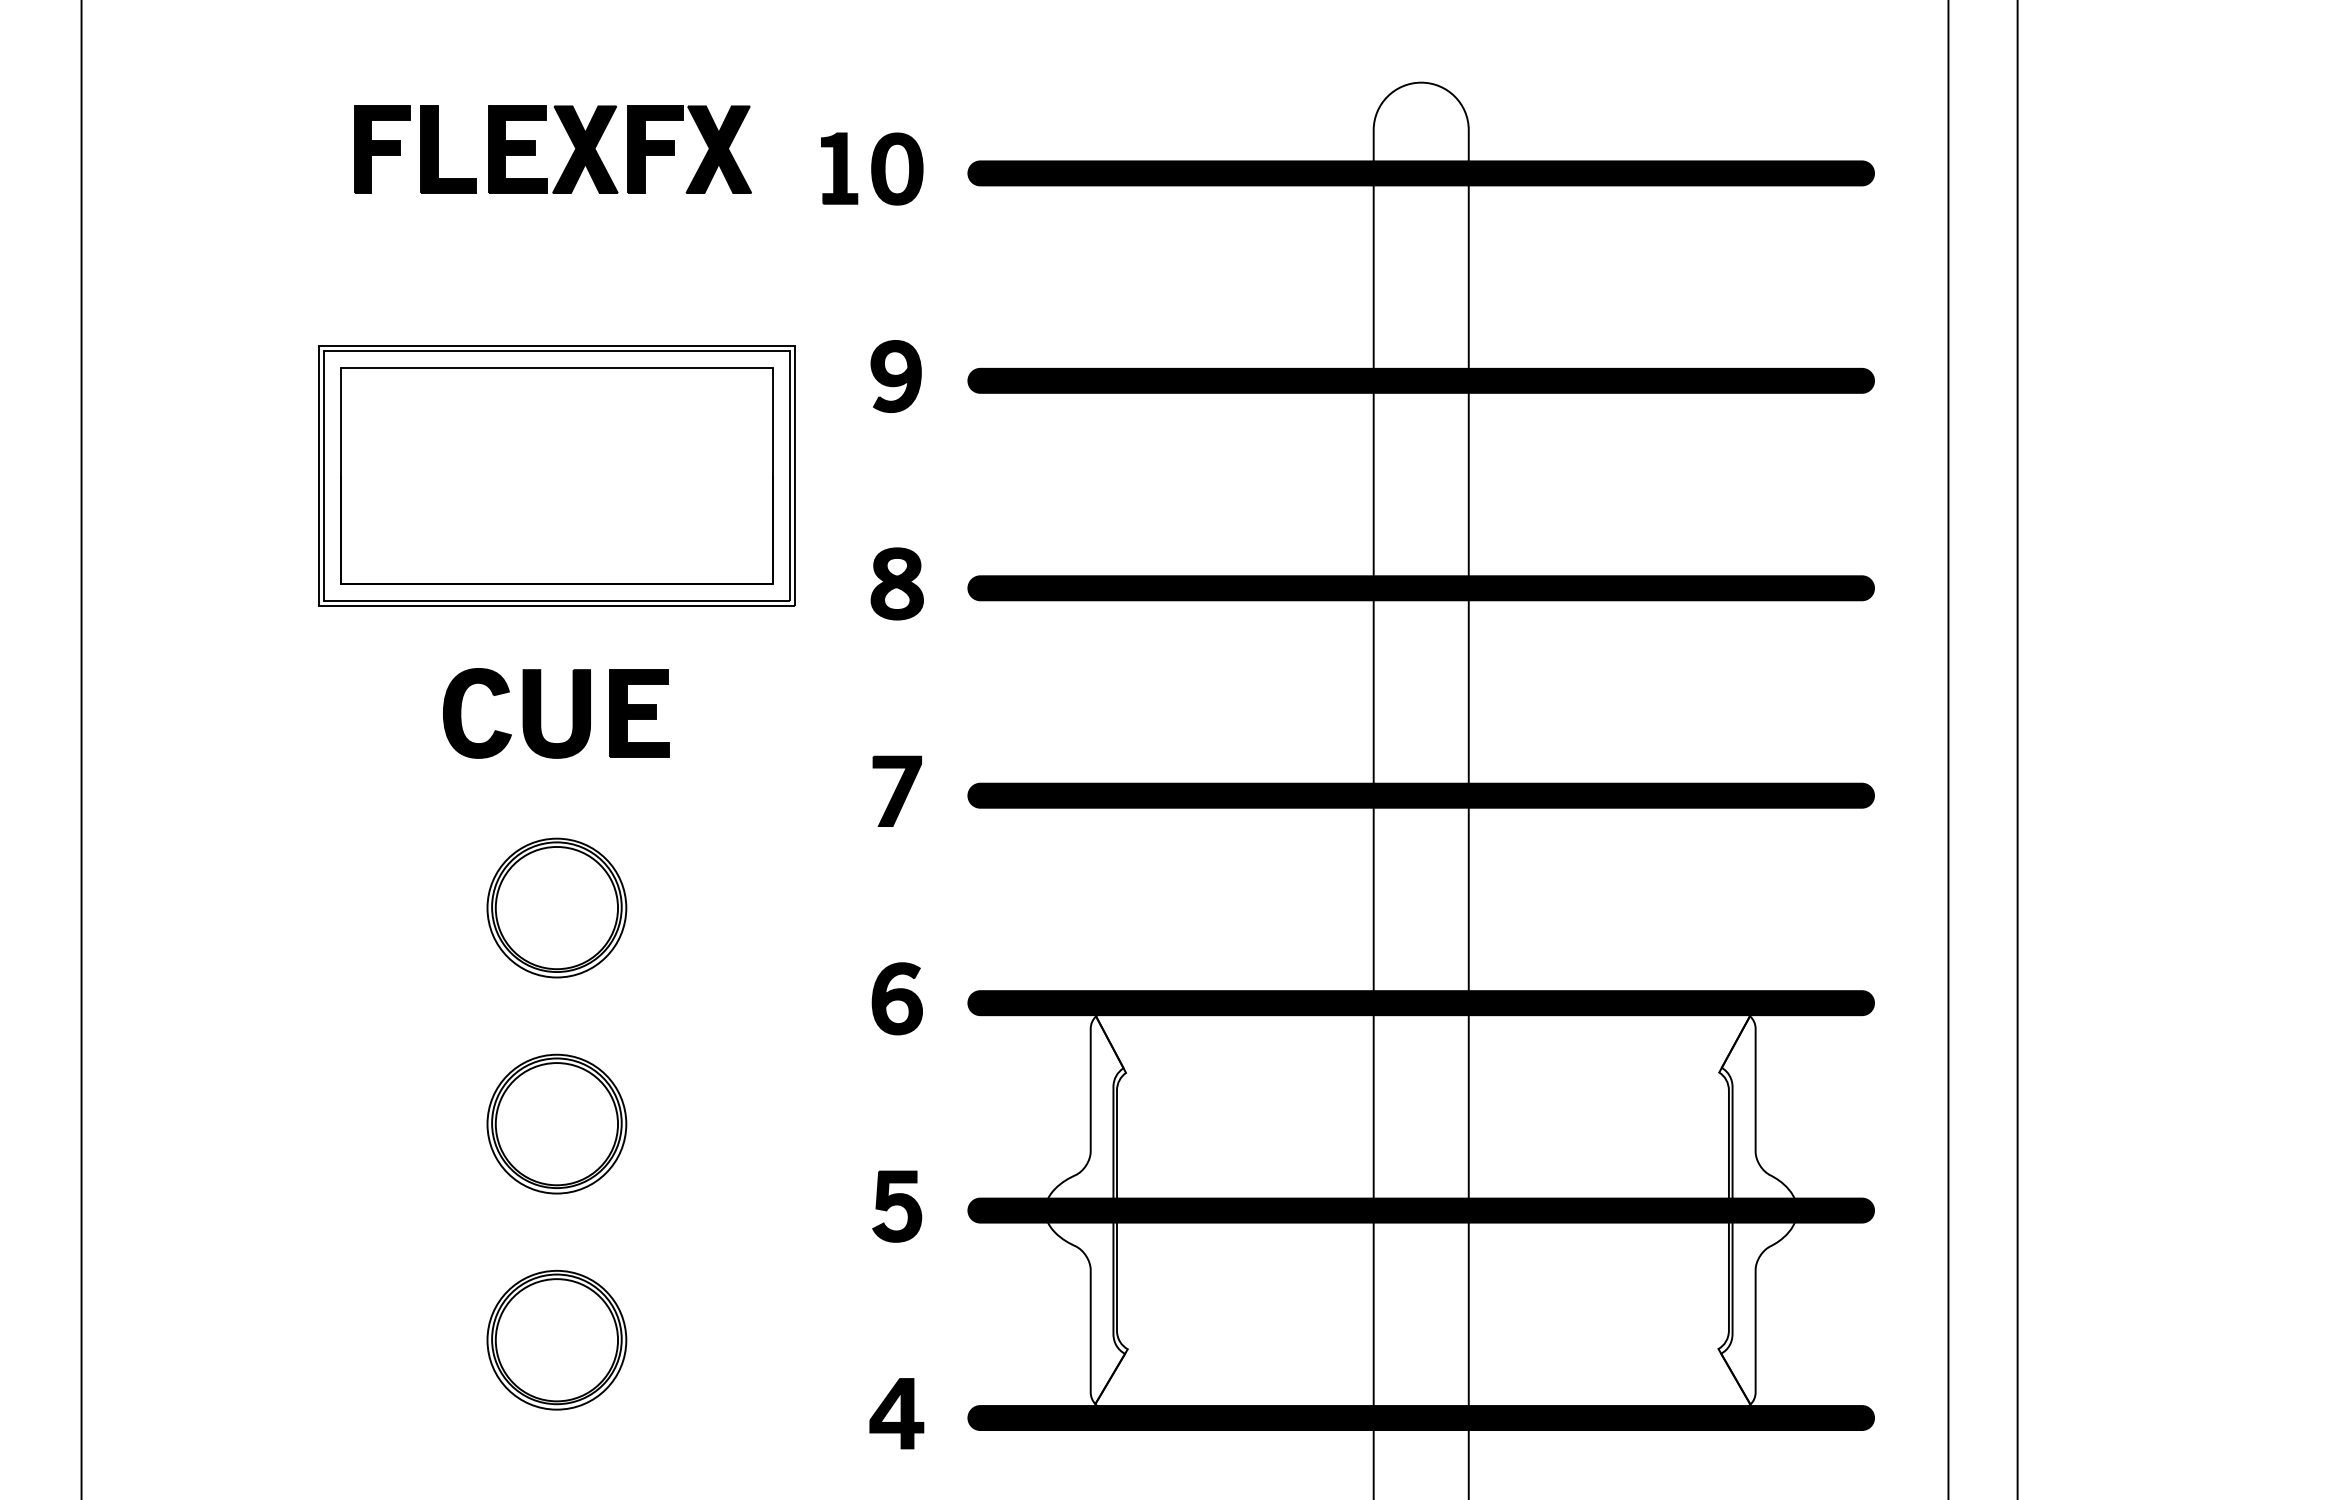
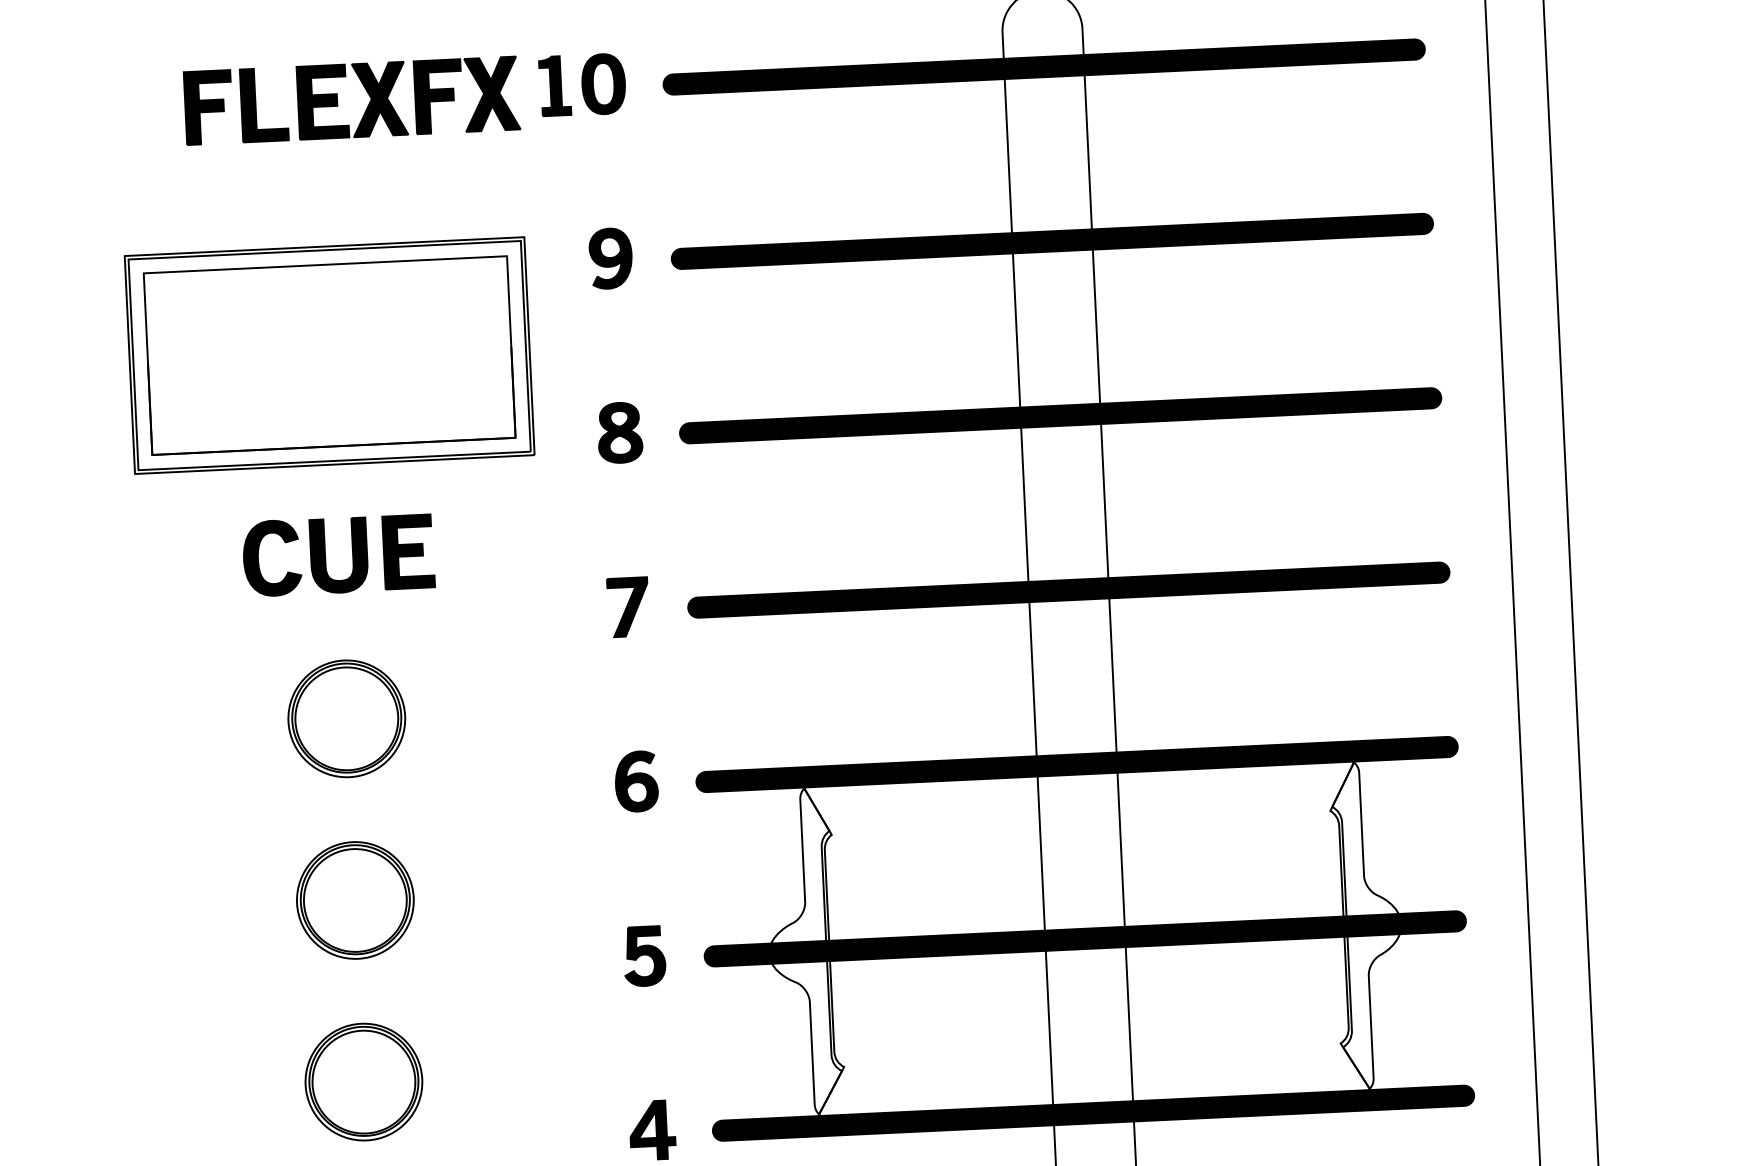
part: (535, 149) -> (337, 101), moved

